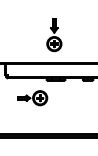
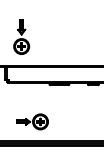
part: (54, 35) -> (21, 37), moved
part: (32, 98) -> (32, 122), moved

